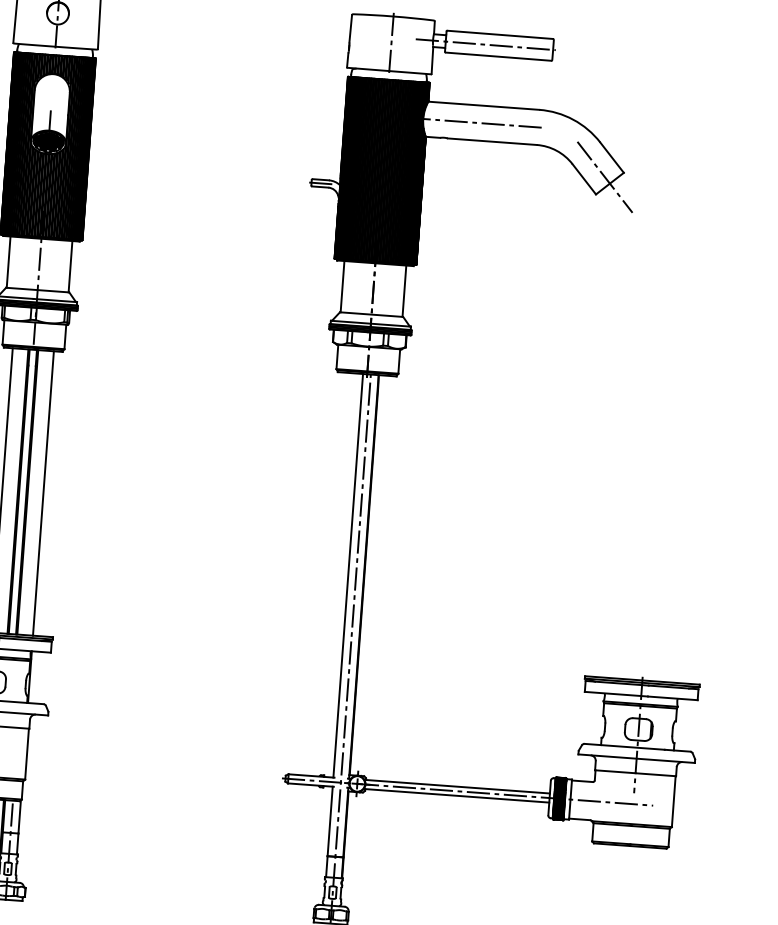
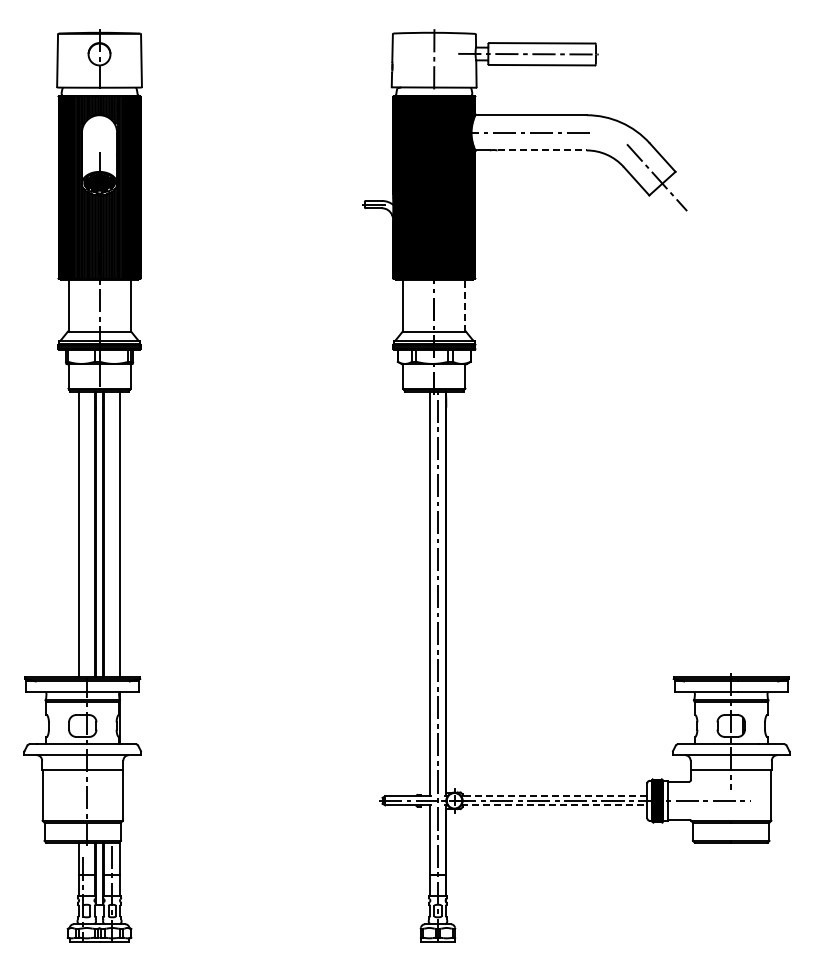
line: (492, 141) -> (542, 150), solid -> dashed
line: (404, 291) -> (465, 306), solid -> dashed
line: (457, 786) -> (554, 796), solid -> dashed
line: (456, 795) -> (554, 805), solid -> dashed

